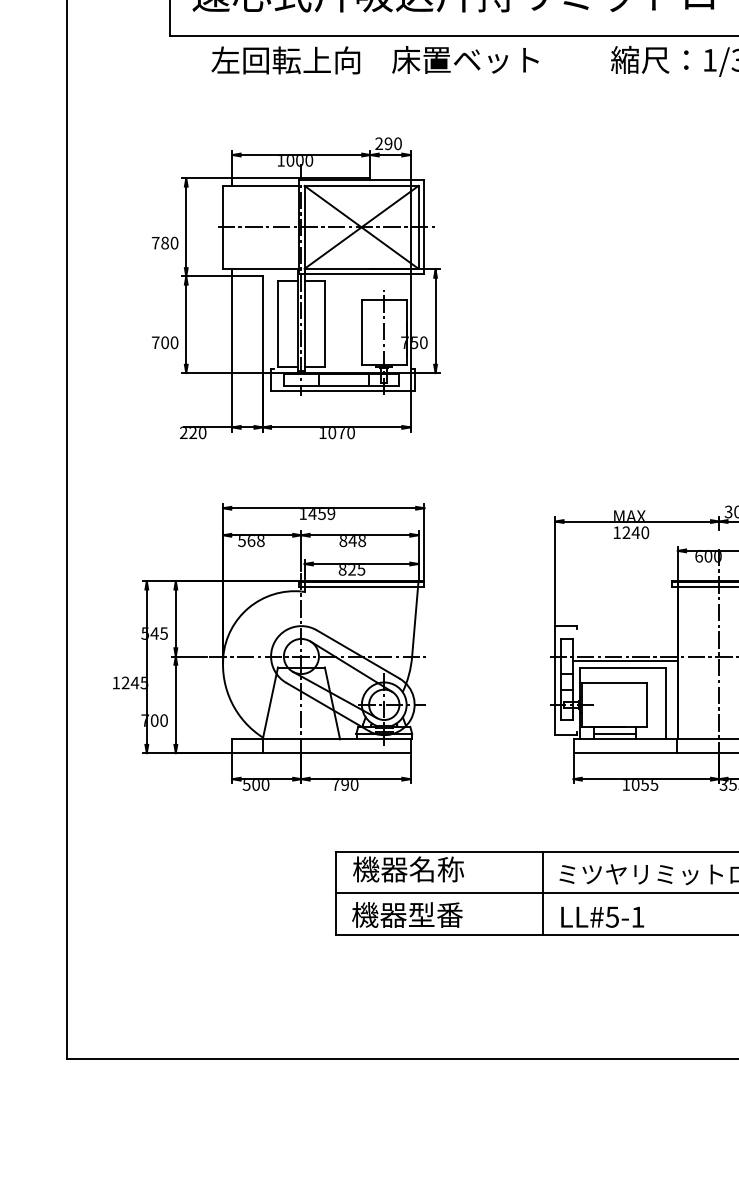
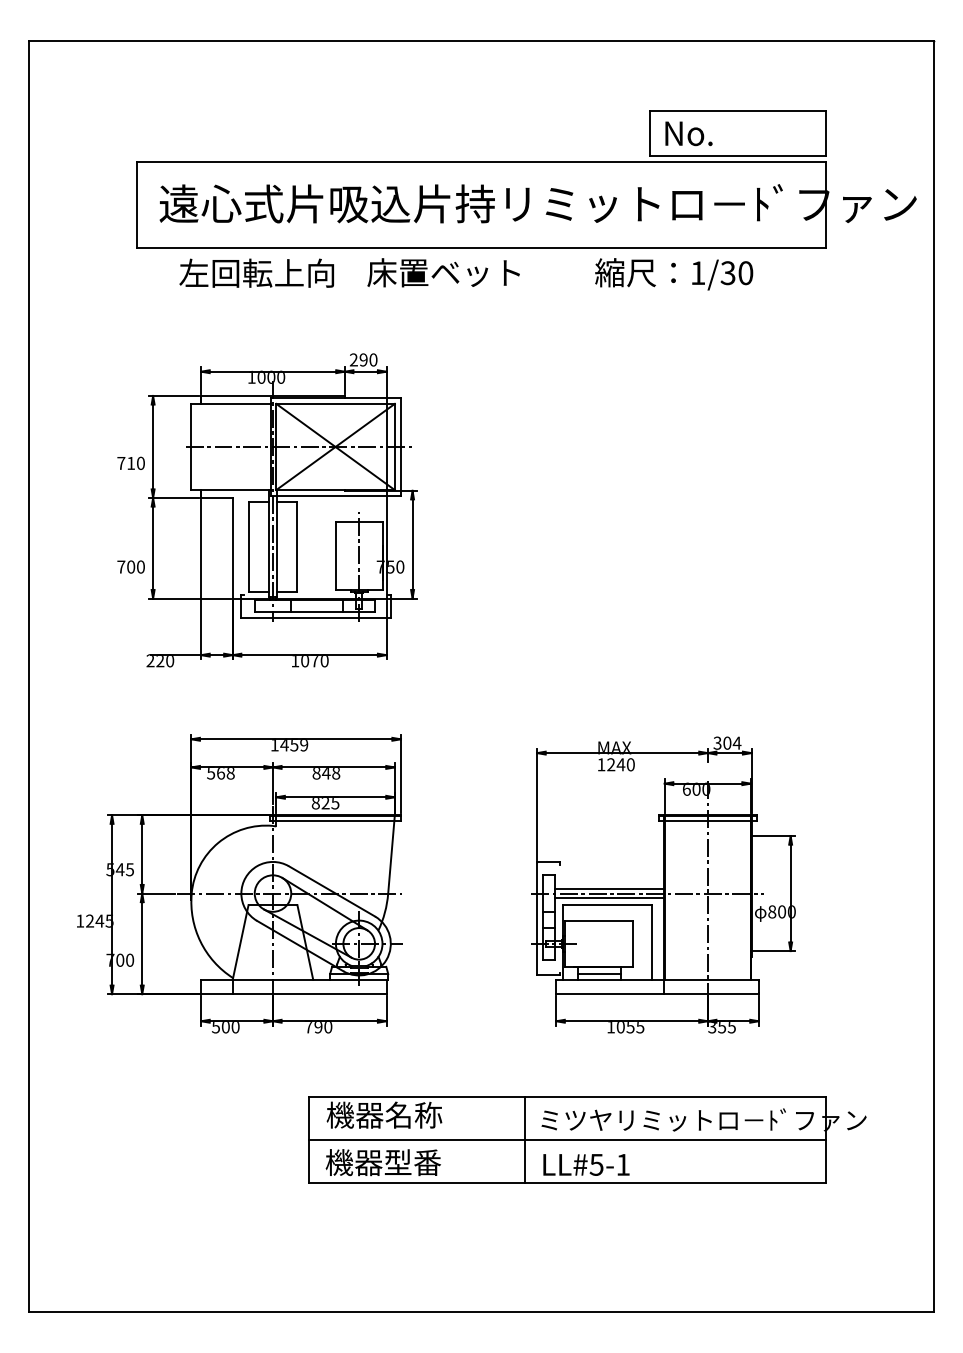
text: (165, 242) -> (131, 462), 780 -> 710
line: (624, 651) -> (609, 888), added

